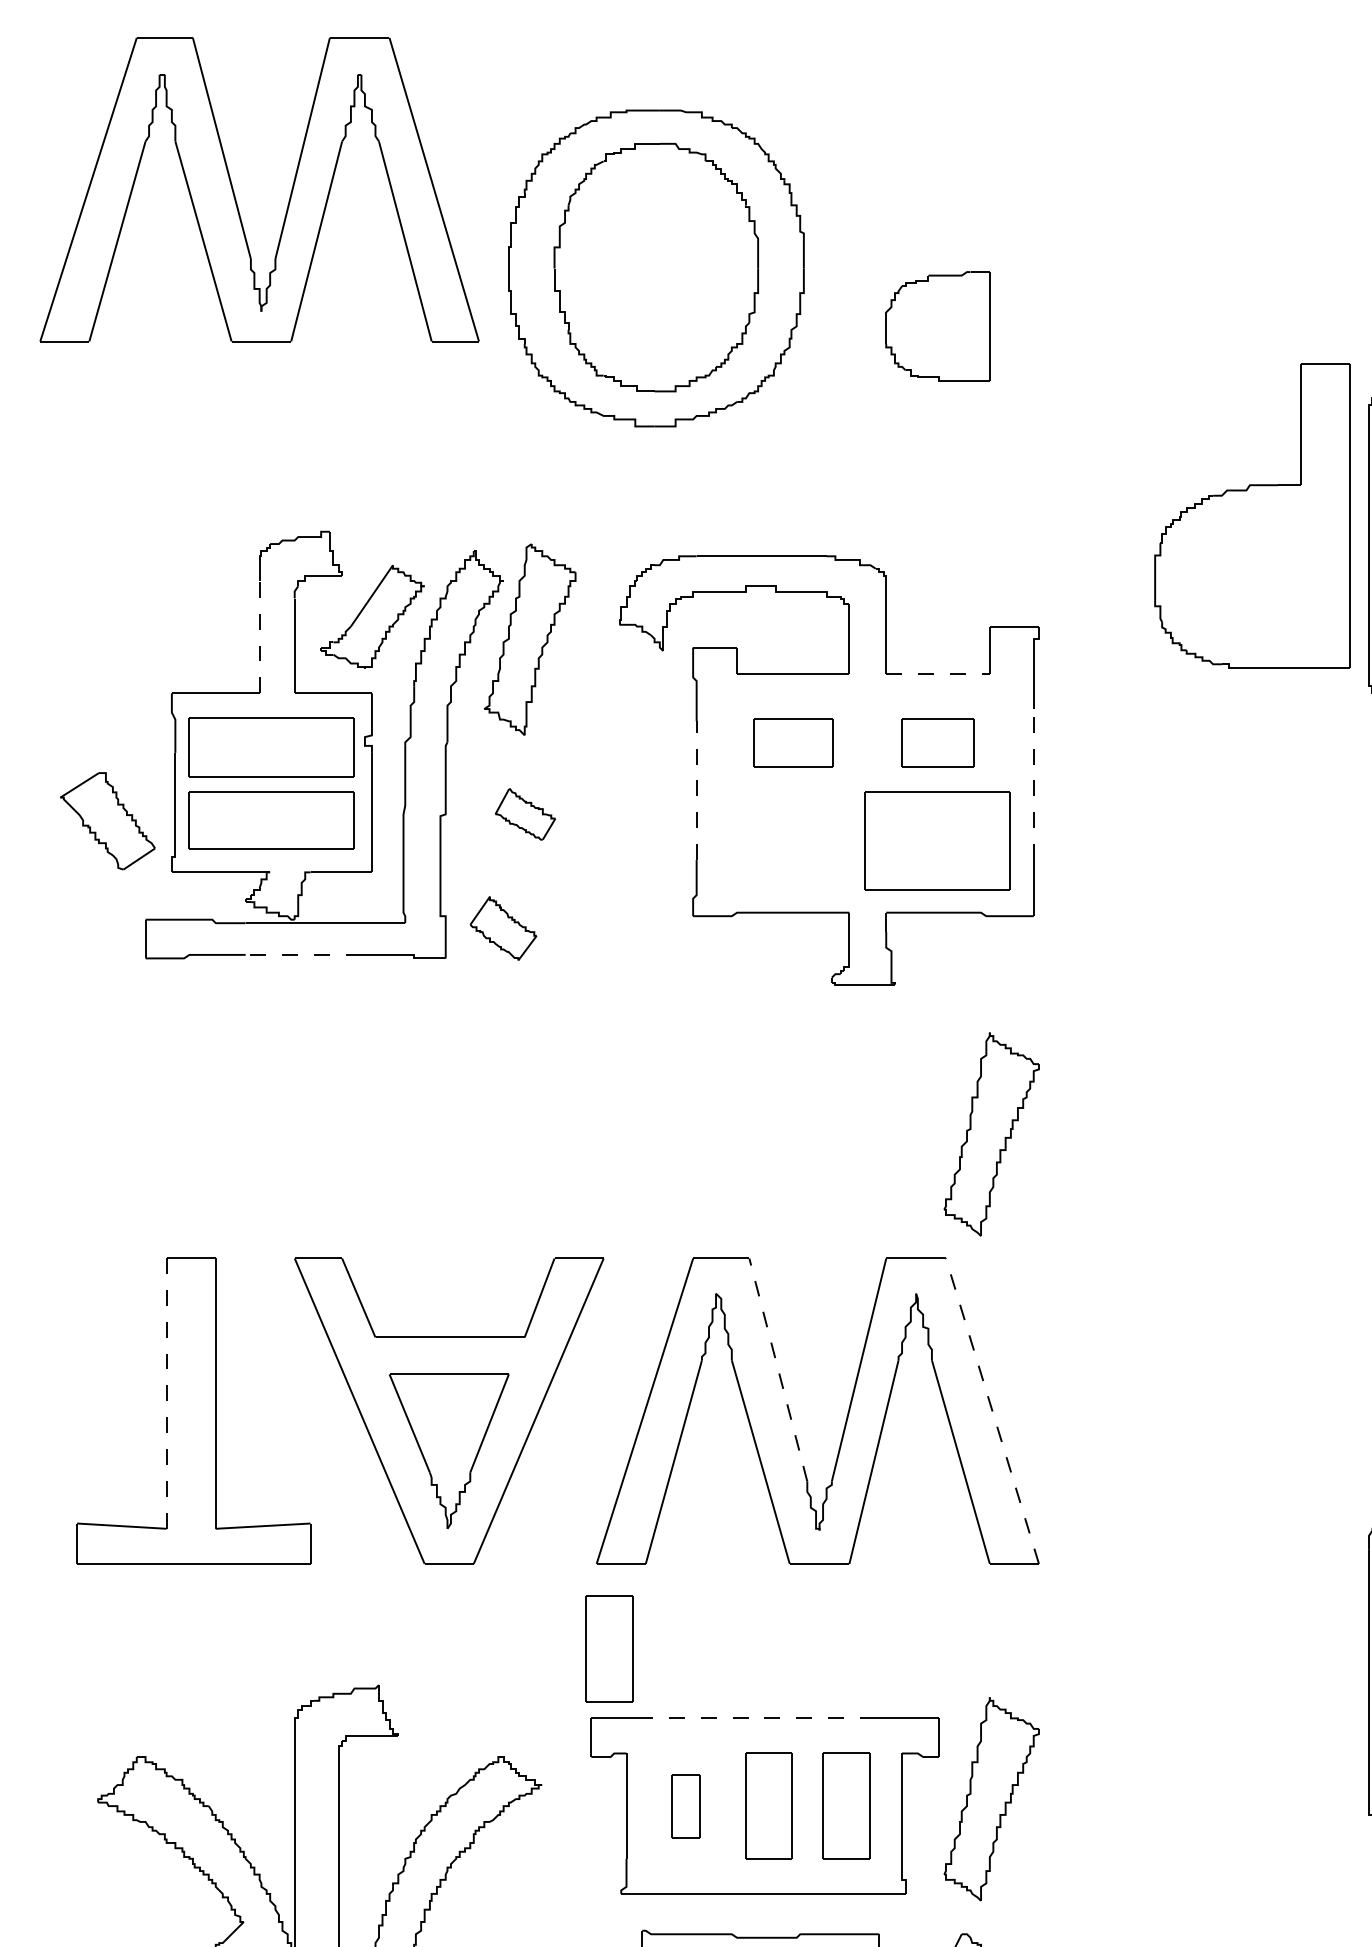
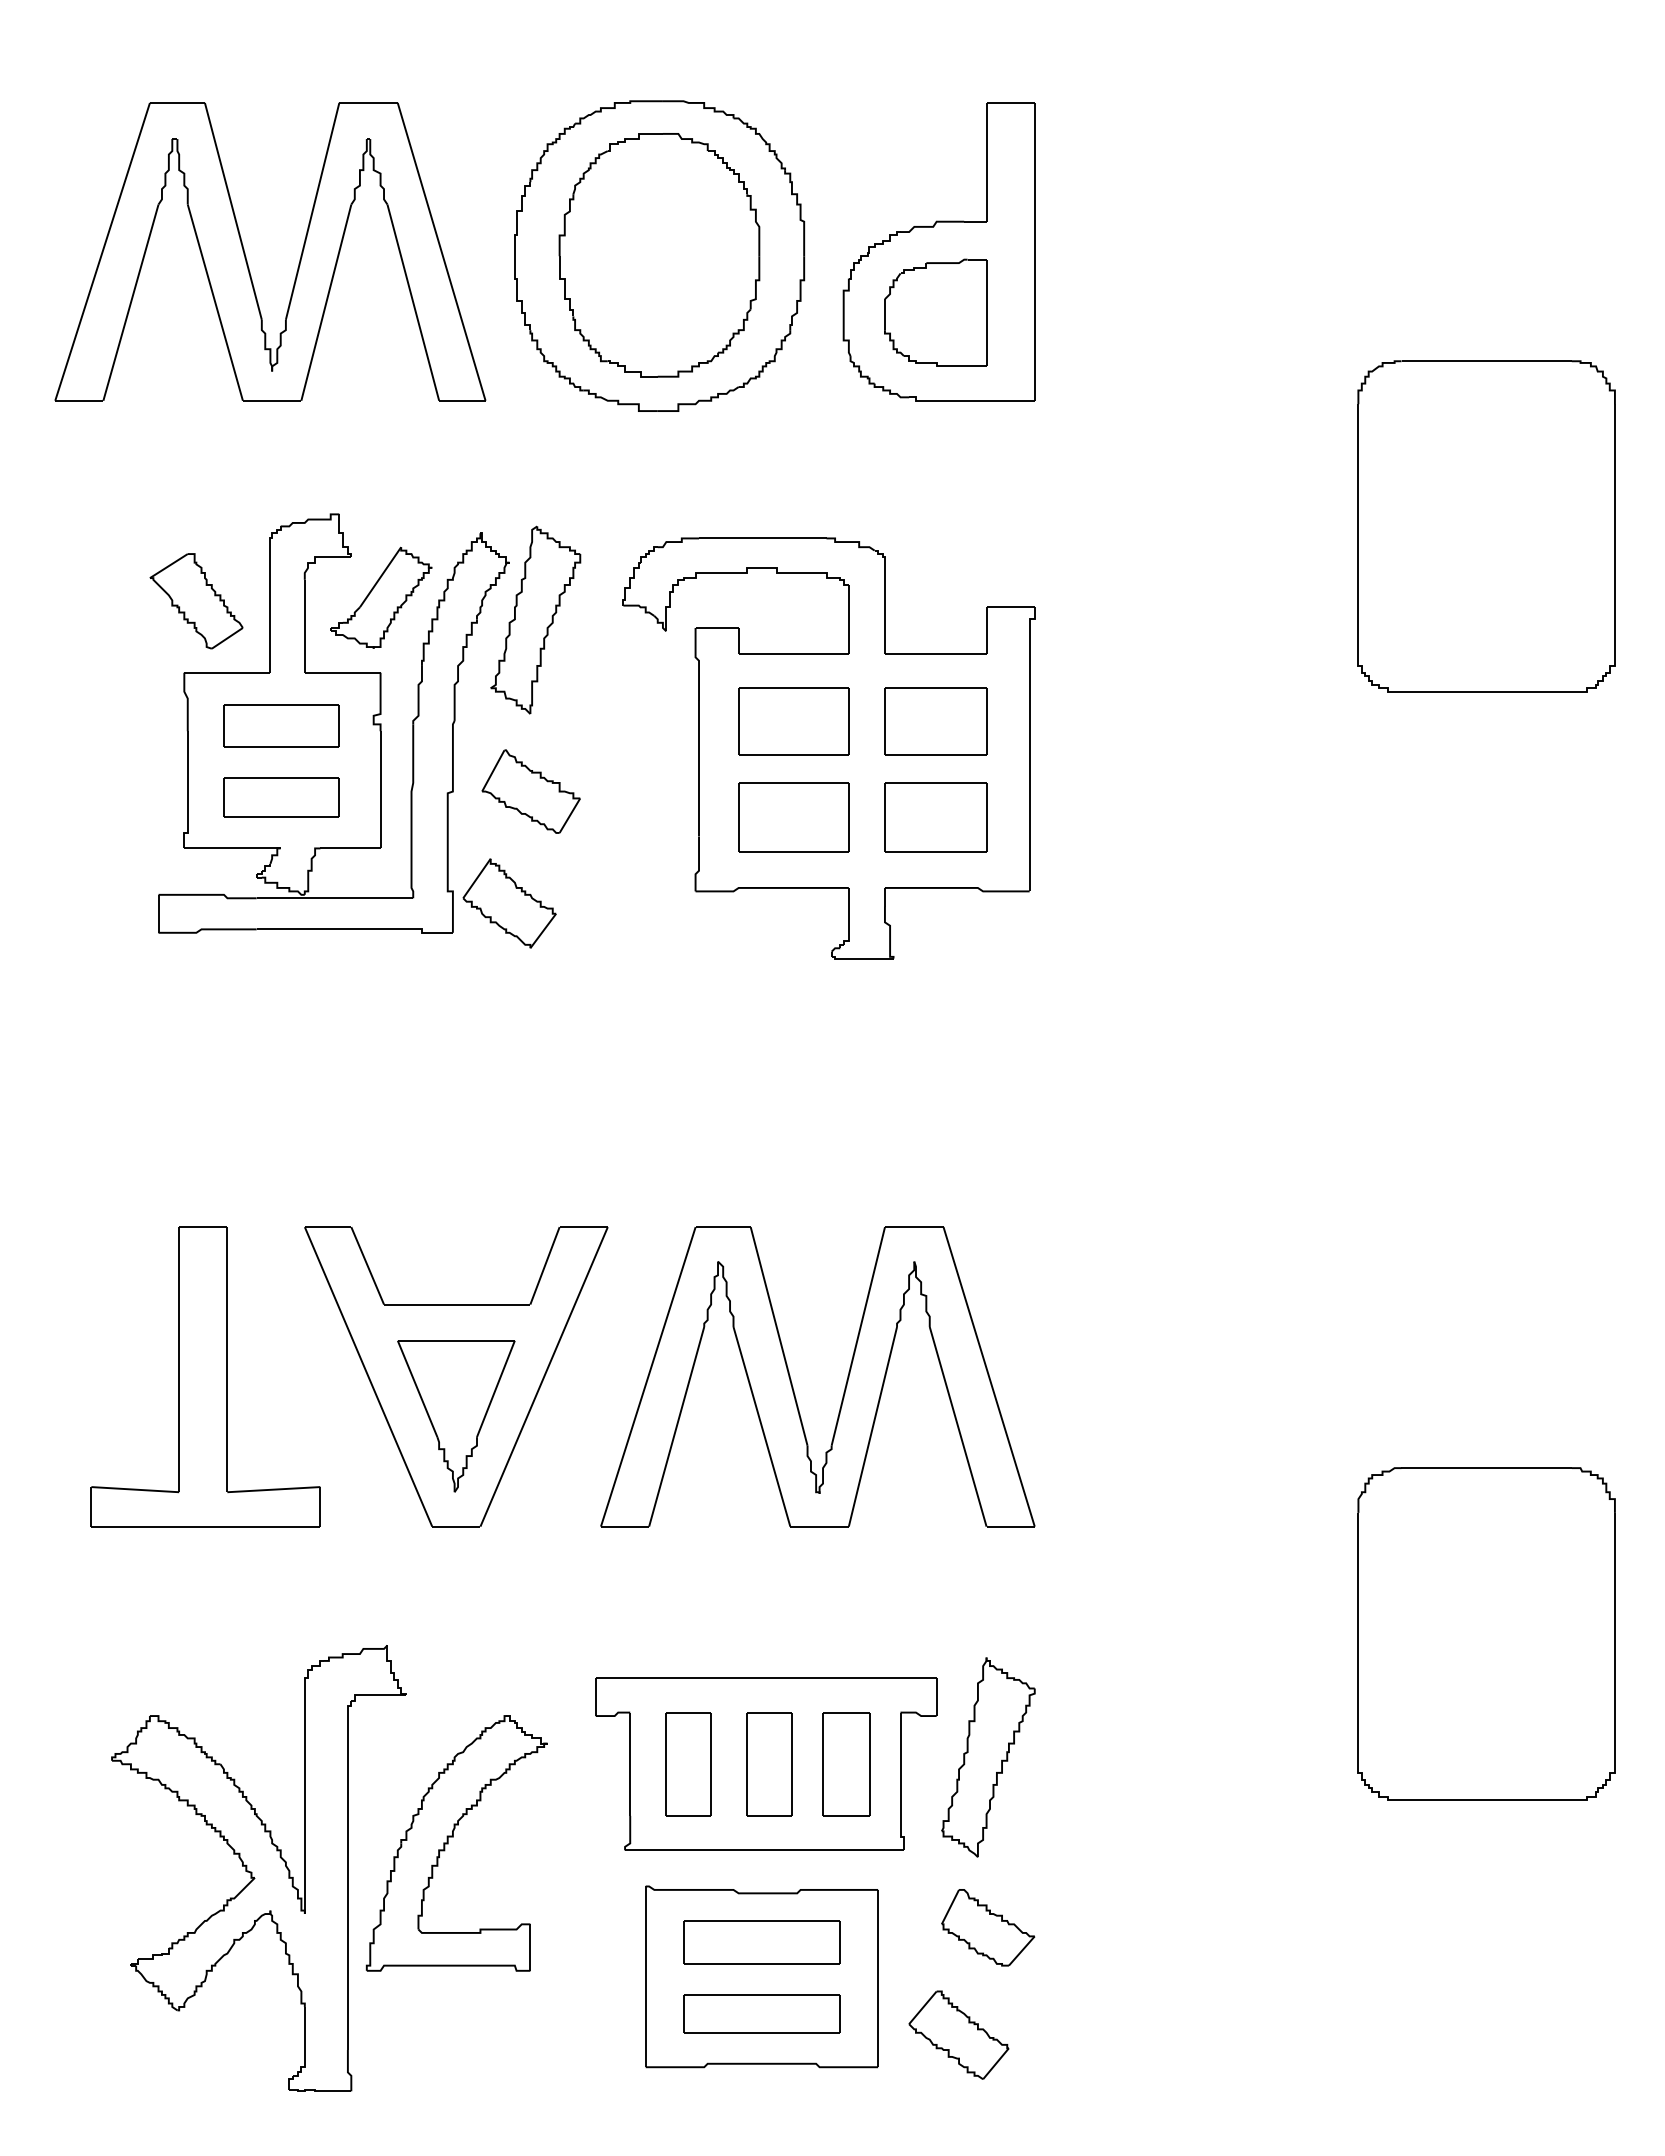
part: (235, 194) -> (246, 256), moved
part: (1251, 515) -> (938, 251), moved
line: (259, 636) -> (270, 617), dashed -> solid
line: (937, 673) -> (935, 653), dashed -> solid
part: (792, 742) -> (793, 721), size x1.43
part: (937, 742) -> (935, 721), size x1.43
part: (270, 747) -> (281, 725), size x0.71
line: (1033, 783) -> (1029, 761), dashed -> solid
line: (697, 789) -> (699, 767), dashed -> solid
part: (524, 814) -> (530, 791), size x1.67
part: (270, 820) -> (281, 797), size x0.71
part: (107, 821) -> (196, 601), moved
part: (792, 840) -> (793, 817), added
part: (937, 840) -> (935, 817), size x0.71
part: (503, 928) -> (509, 903), size x1.43
line: (303, 955) -> (313, 929), dashed -> solid
part: (991, 1134) -> (988, 1105), removed
line: (778, 1370) -> (779, 1336), dashed -> solid
line: (166, 1393) -> (179, 1359), dashed -> solid
line: (992, 1410) -> (989, 1376), dashed -> solid
part: (609, 1649) -> (613, 1610), removed
line: (754, 1718) -> (755, 1678), dashed -> solid
part: (685, 1806) -> (688, 1764), size x1.67

